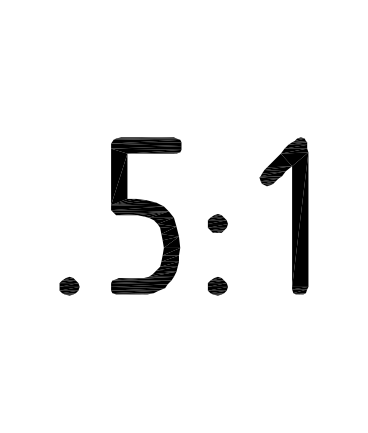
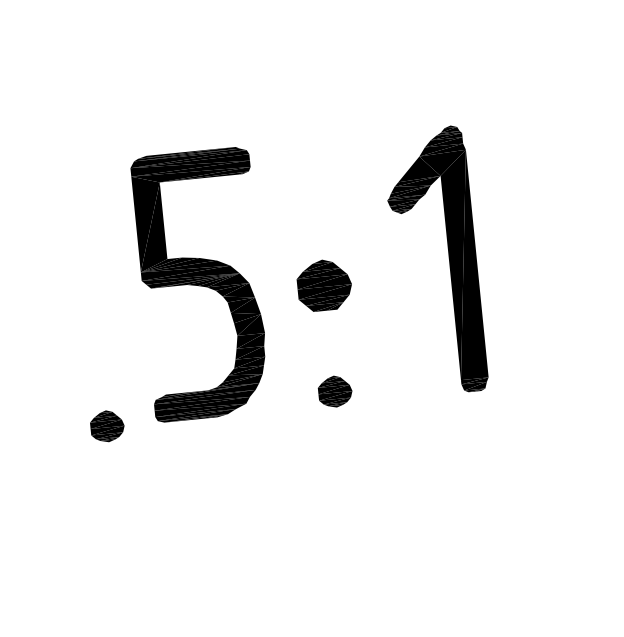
part: (217, 223) -> (324, 285), size x1.6
part: (69, 286) -> (107, 426), moved

